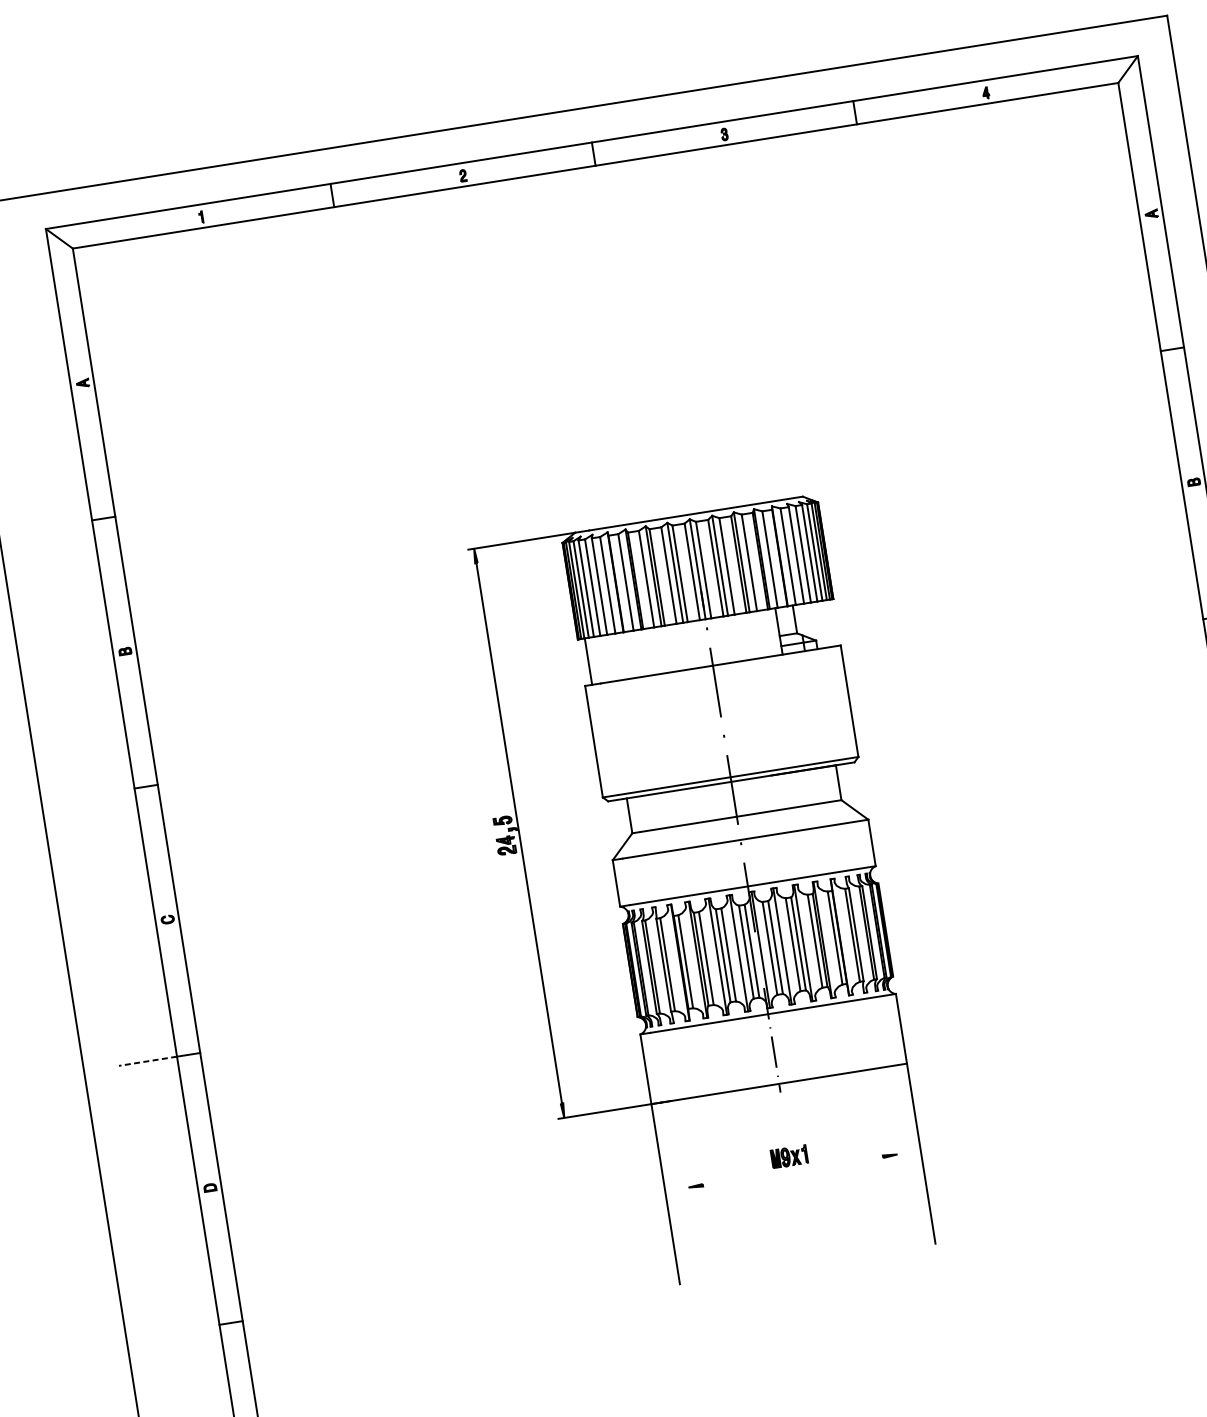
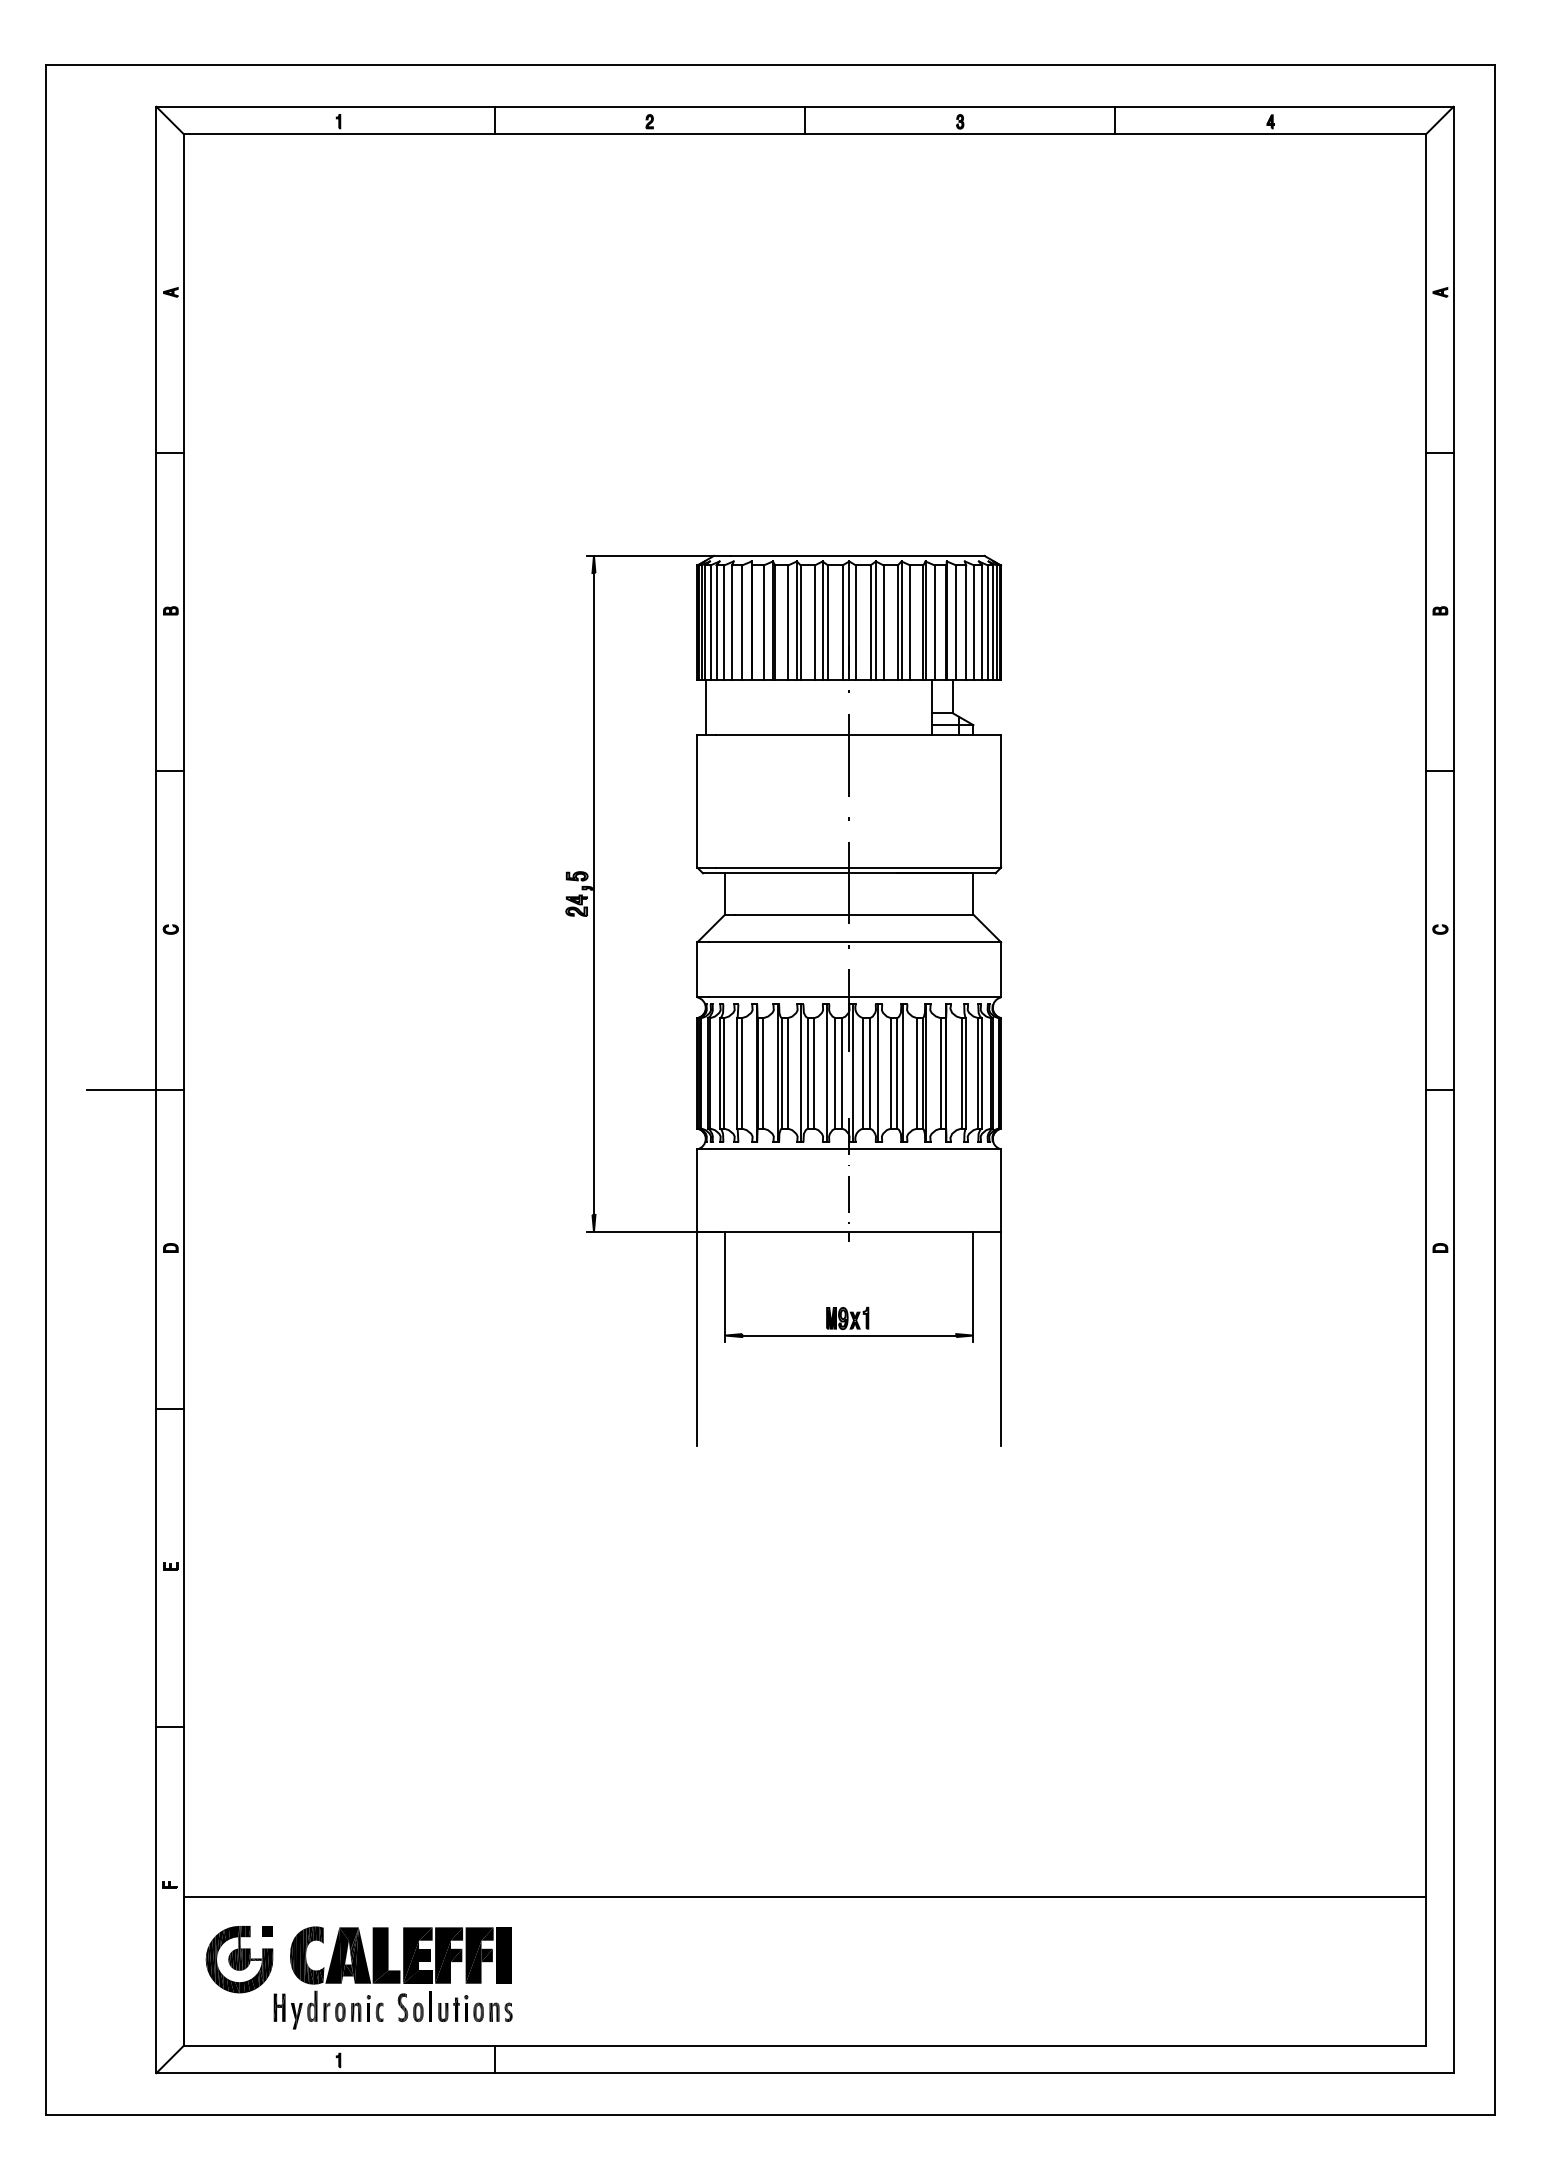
line: (147, 1061) -> (121, 1090), dashed -> solid
line: (891, 1114) -> (973, 1287), added
line: (682, 1147) -> (725, 1287), added
line: (793, 1170) -> (849, 1335), added

